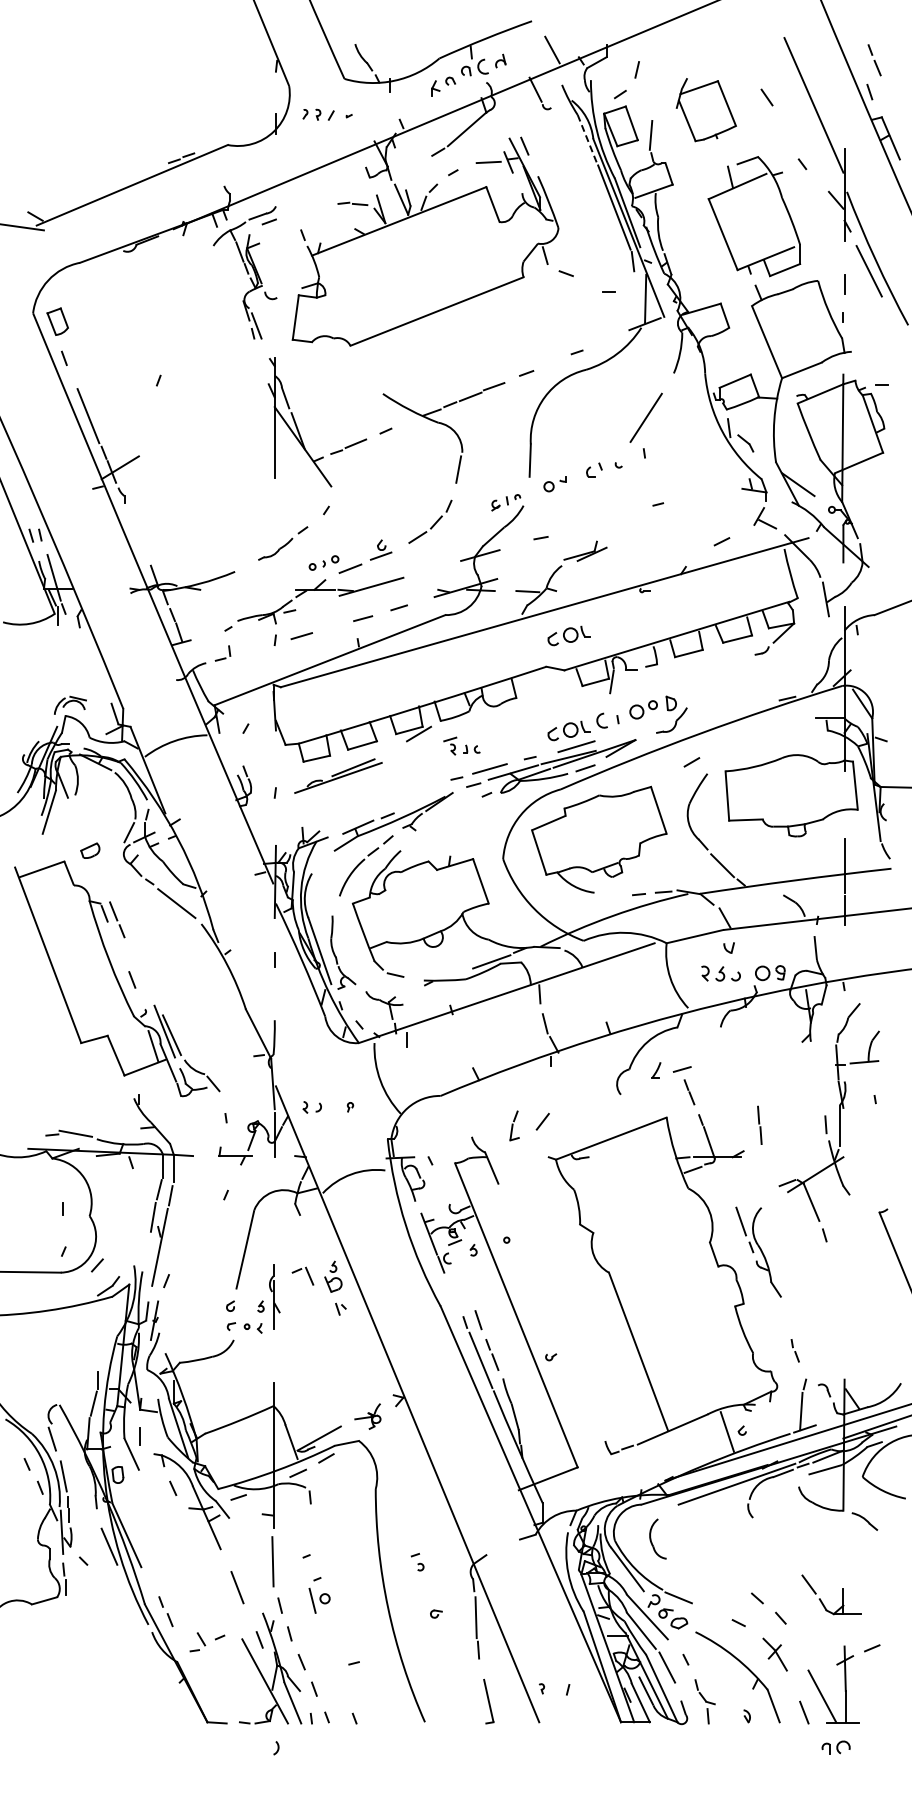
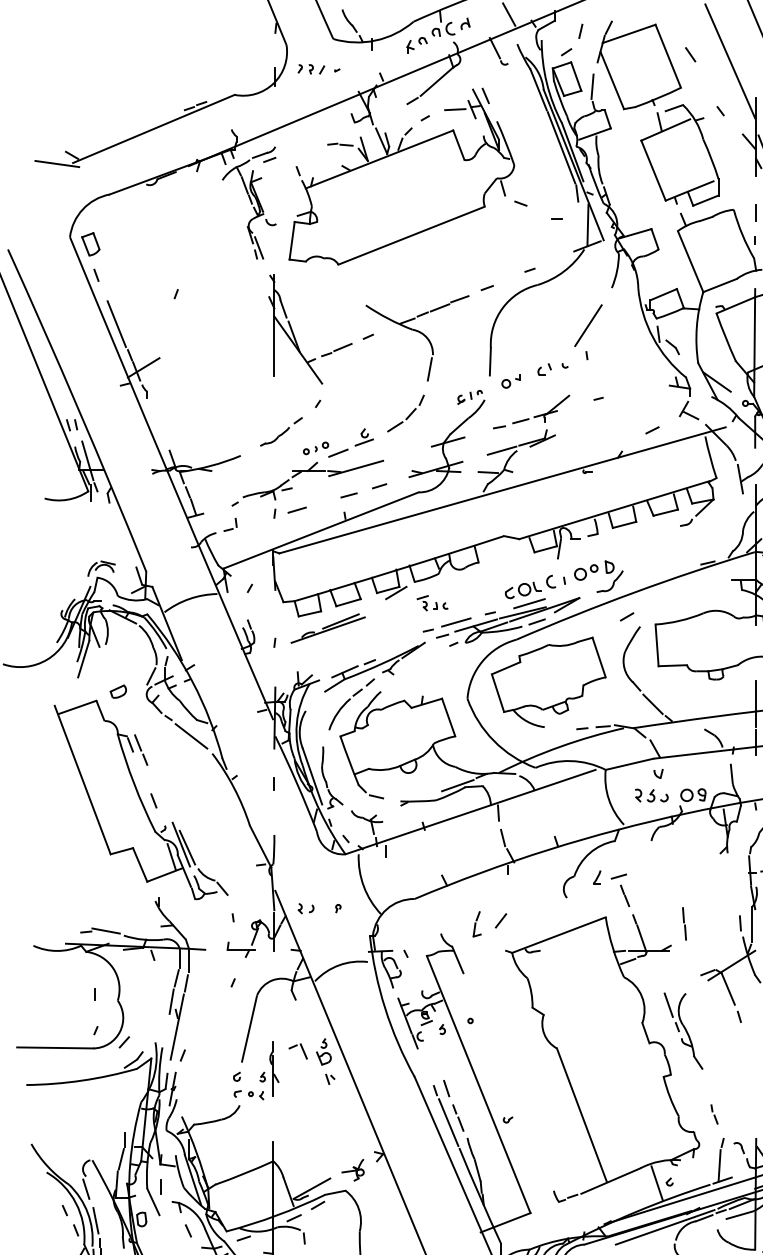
part: (706, 109) -> (639, 64), size x1.67
line: (587, 139) -> (538, 90), dashed -> solid
part: (591, 522) -> (542, 414), added
line: (543, 565) -> (501, 450), added
part: (568, 635) -> (522, 509), removed

